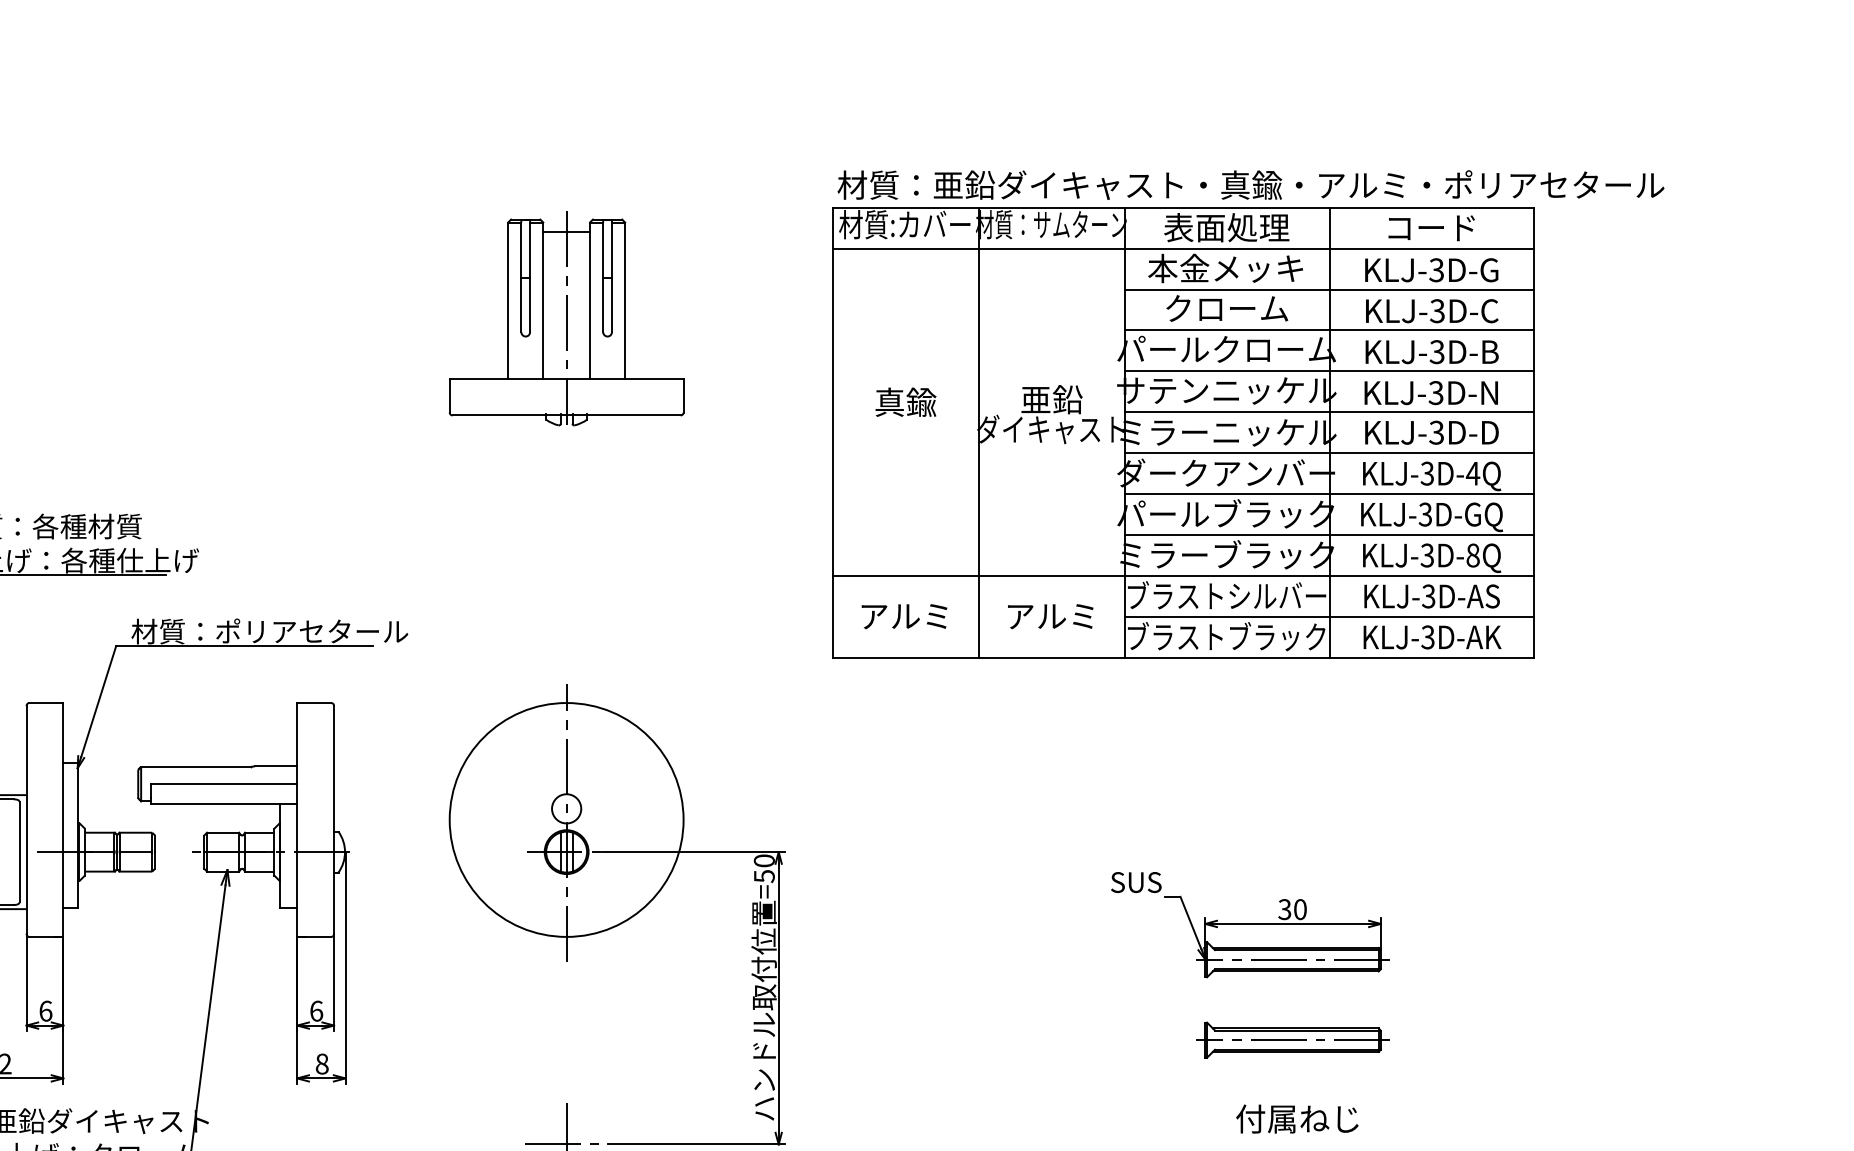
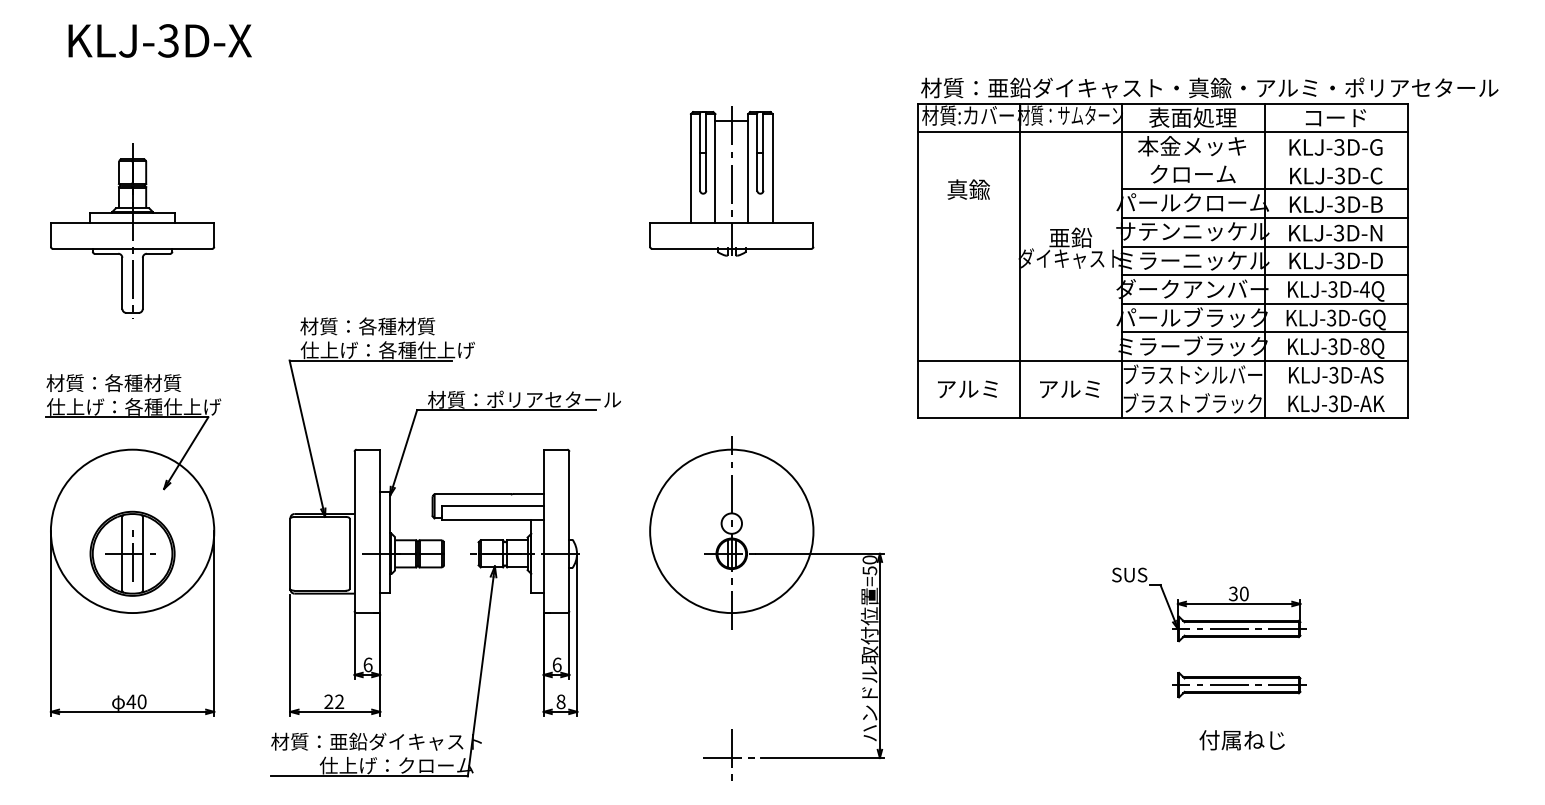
line: (1329, 288) -> (1264, 160), removed
text: (905, 402) -> (968, 189), moved
line: (1329, 616) -> (1264, 389), removed

